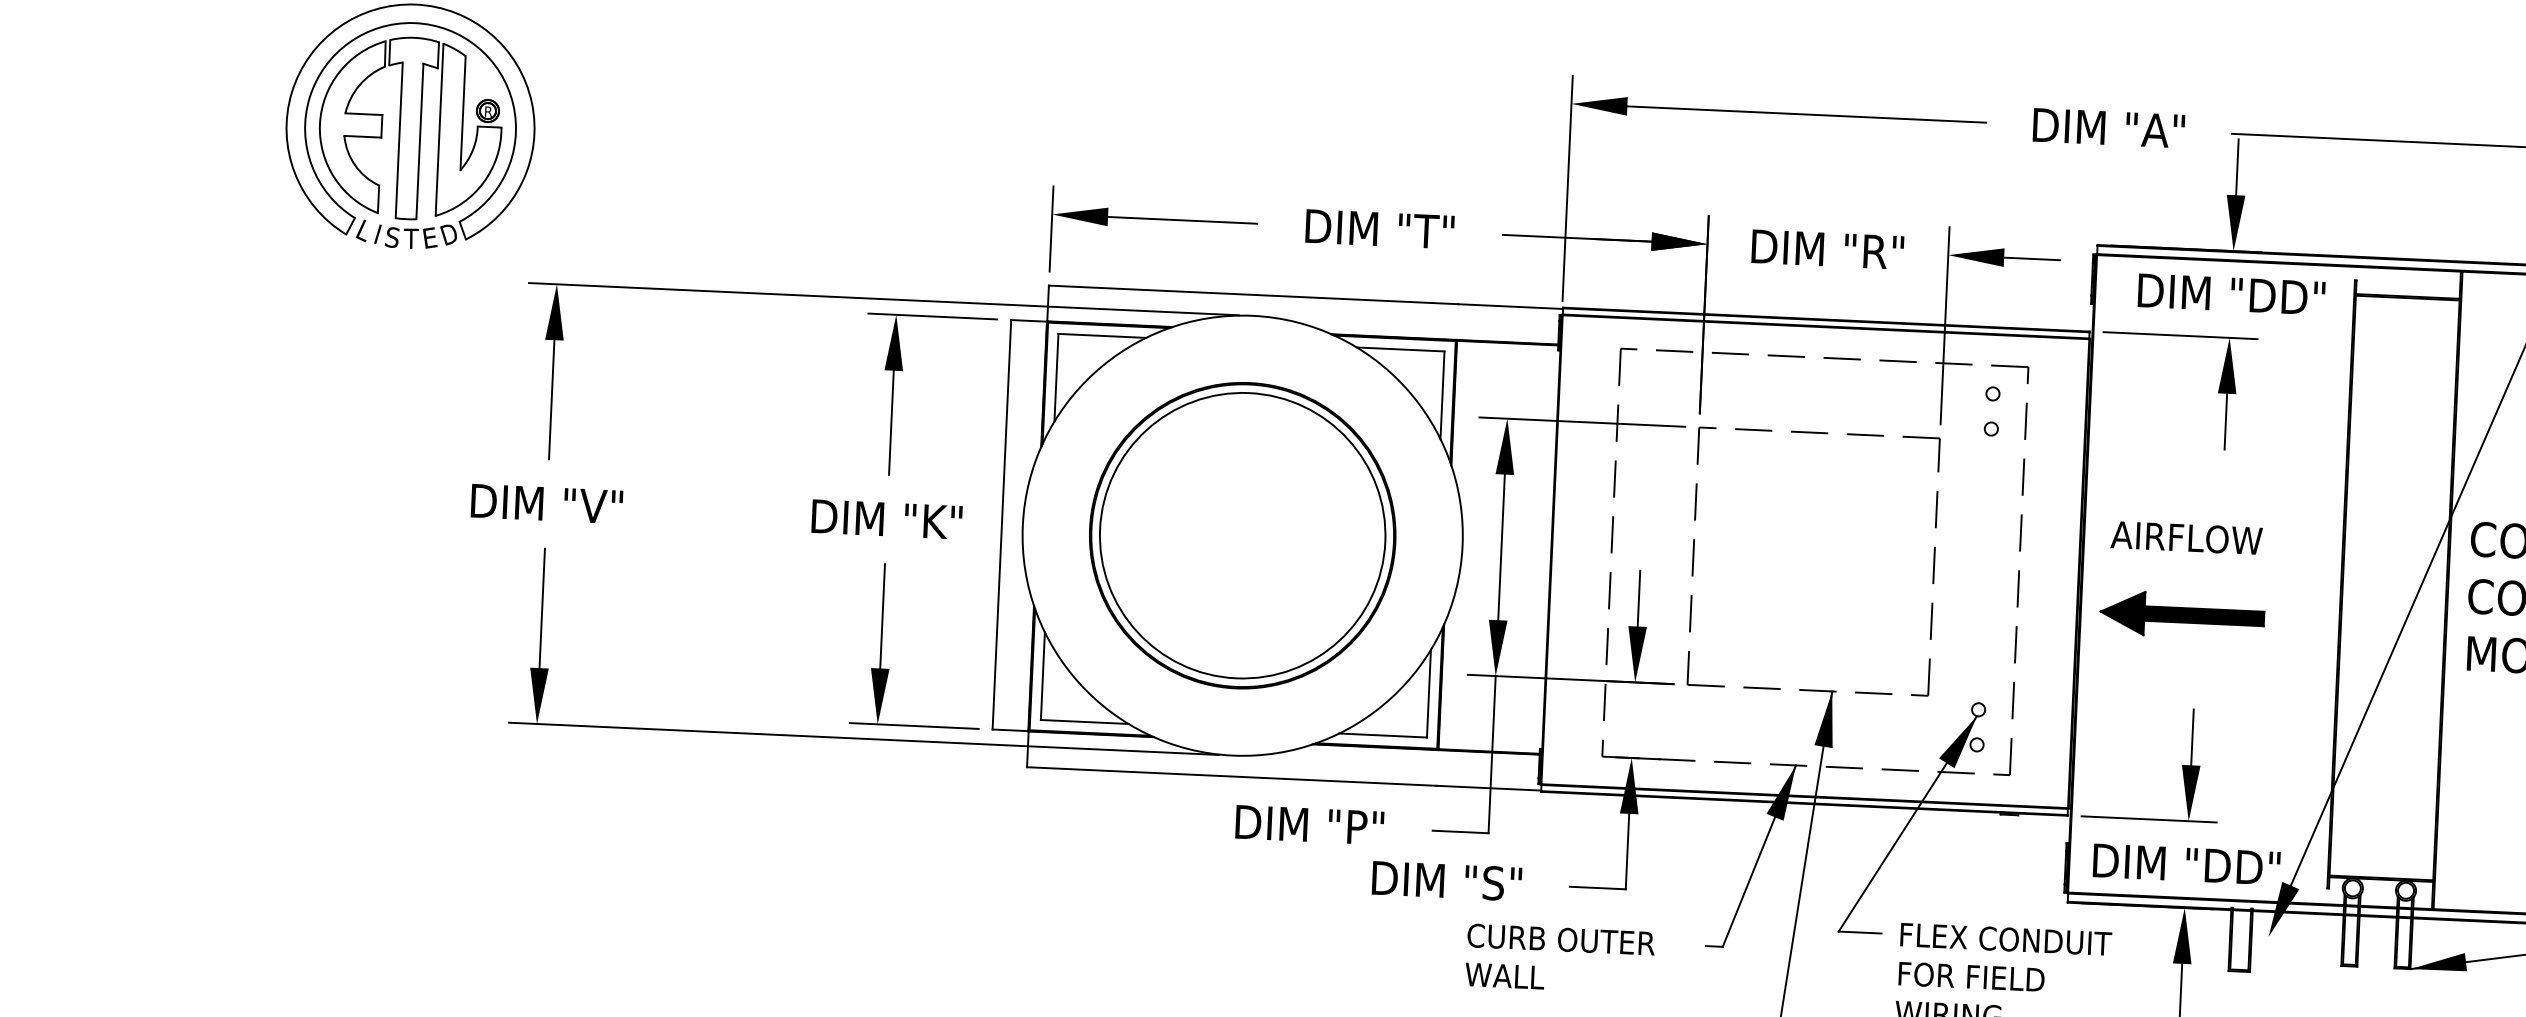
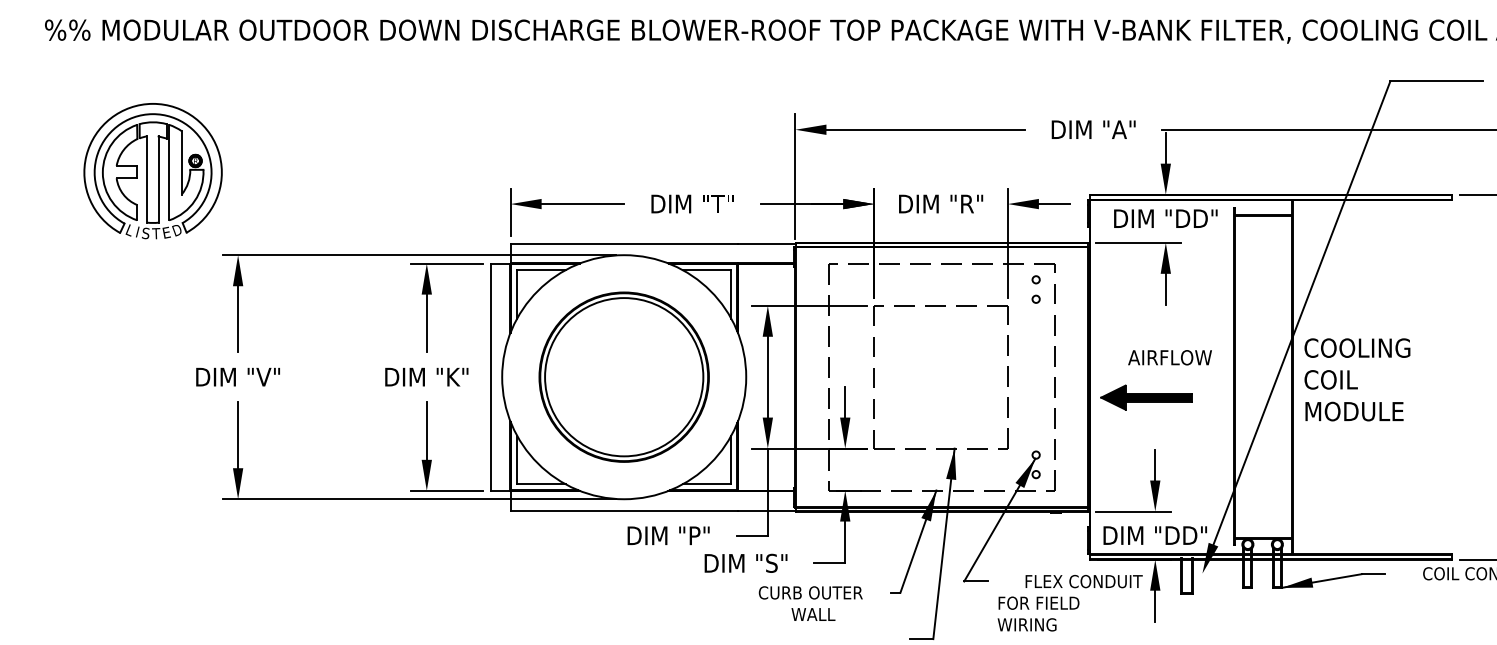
text: (2185, 537) -> (1169, 357), moved
text: (2004, 939) -> (1083, 581), moved
text: (1504, 976) -> (813, 614), moved

